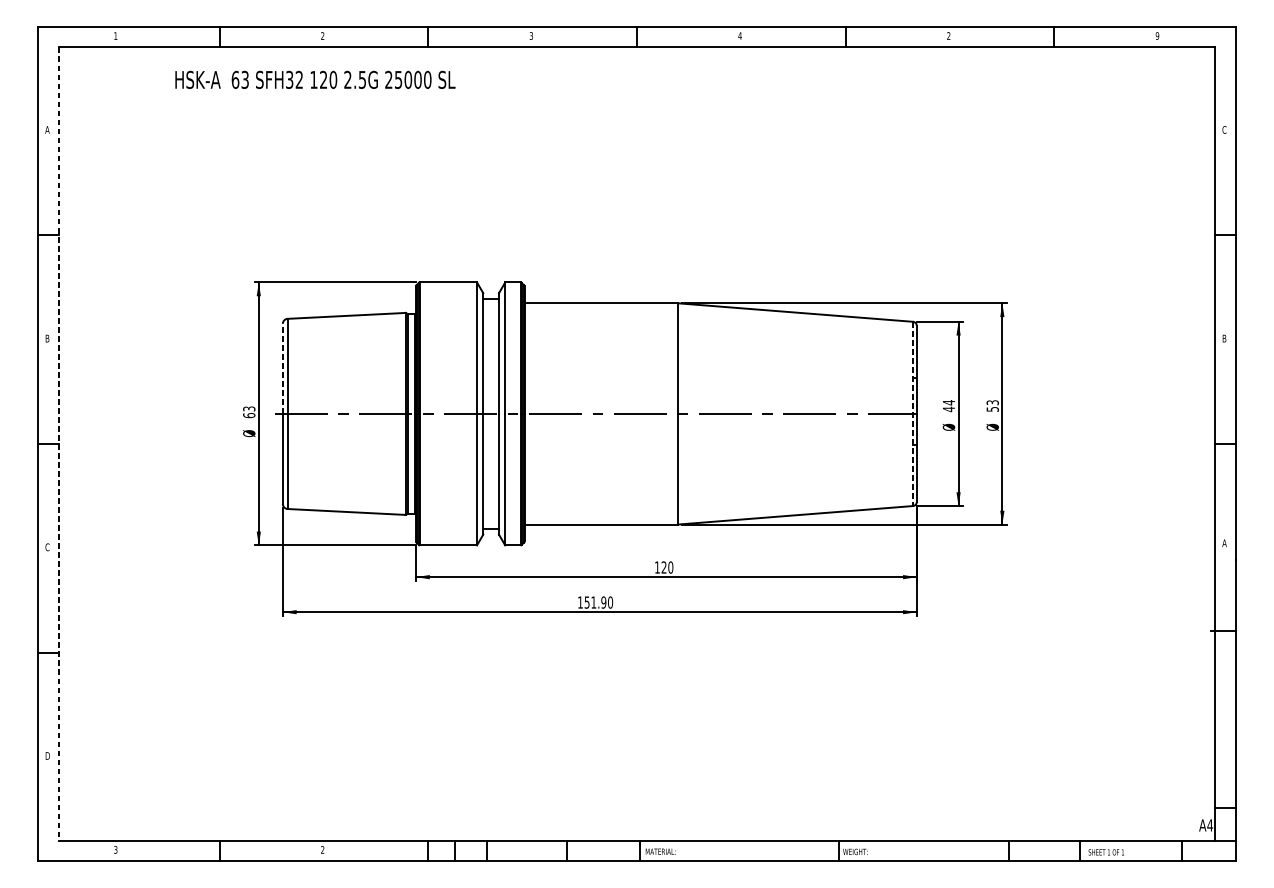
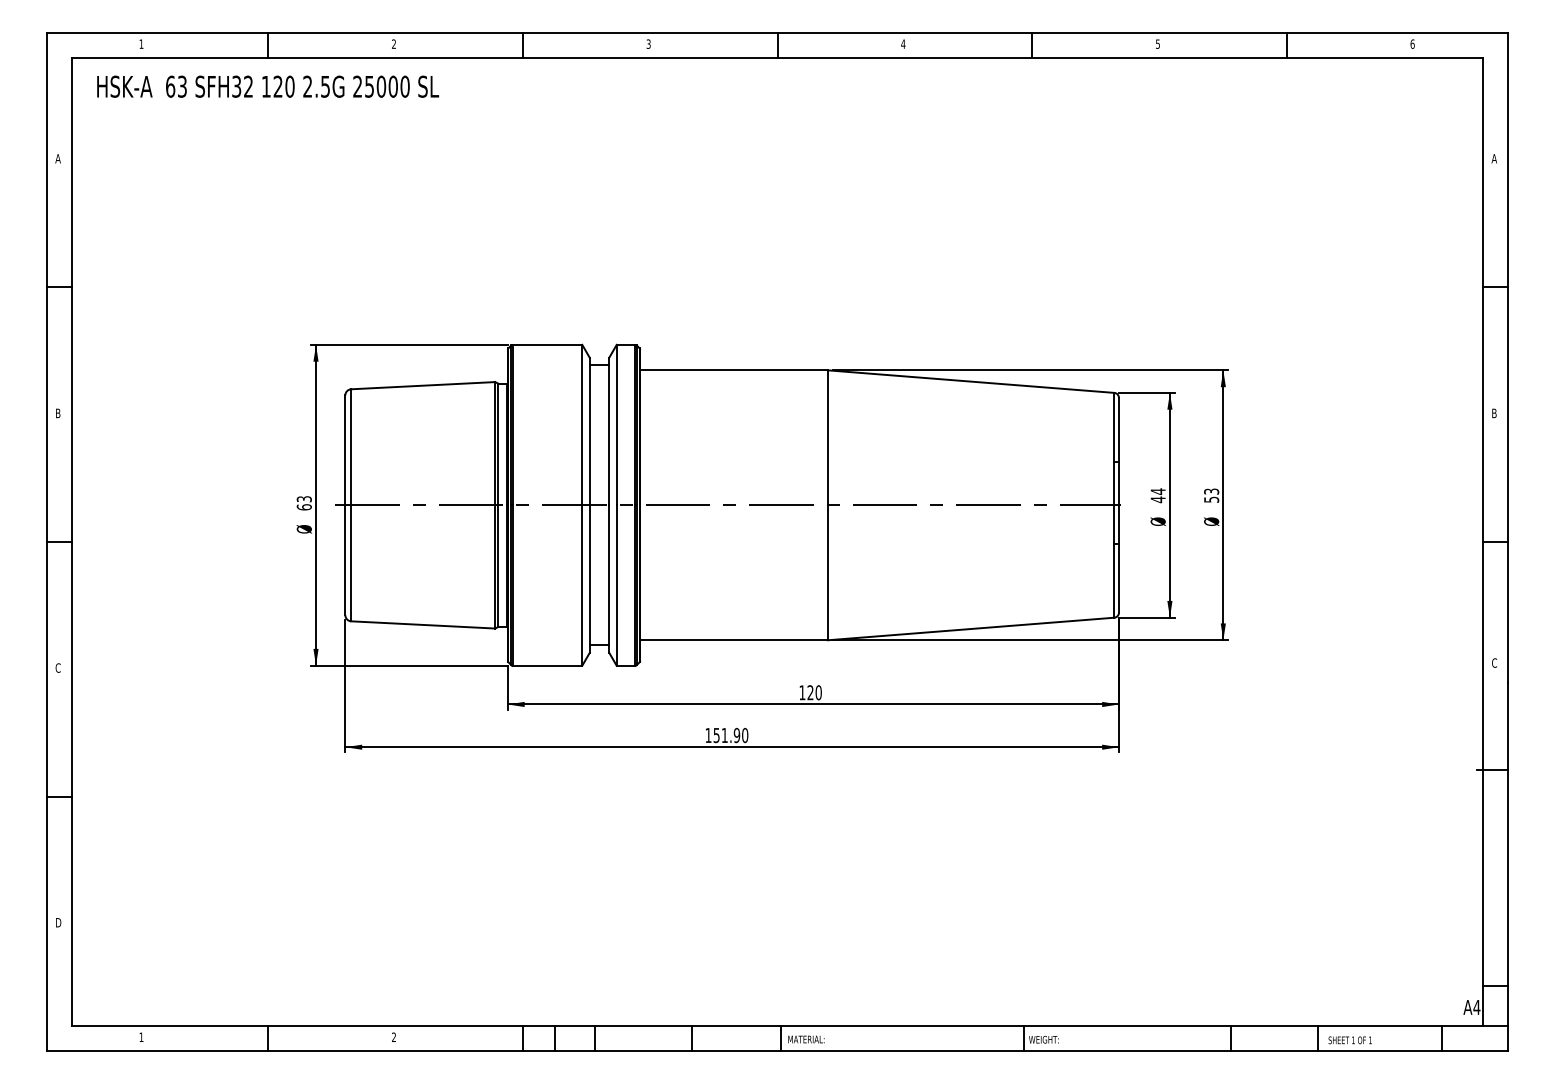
text: (948, 35) -> (1157, 43), 2 -> 5
text: (1157, 35) -> (1412, 43), 9 -> 6
text: (315, 79) -> (268, 86), moved
text: (1224, 129) -> (1494, 158), C -> A
line: (282, 369) -> (345, 450), dashed -> solid
line: (913, 414) -> (1114, 505), dashed -> solid
line: (59, 443) -> (72, 541), dashed -> solid
text: (1224, 542) -> (1494, 662), A -> C
text: (115, 850) -> (141, 1037), 3 -> 1

